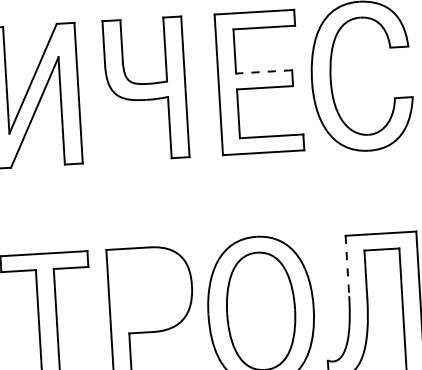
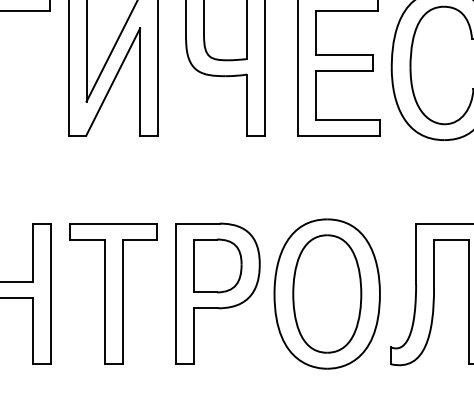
line: (263, 72) -> (343, 55), dashed -> solid
line: (347, 266) -> (416, 254), dashed -> solid
part: (149, 289) -> (217, 265), added

